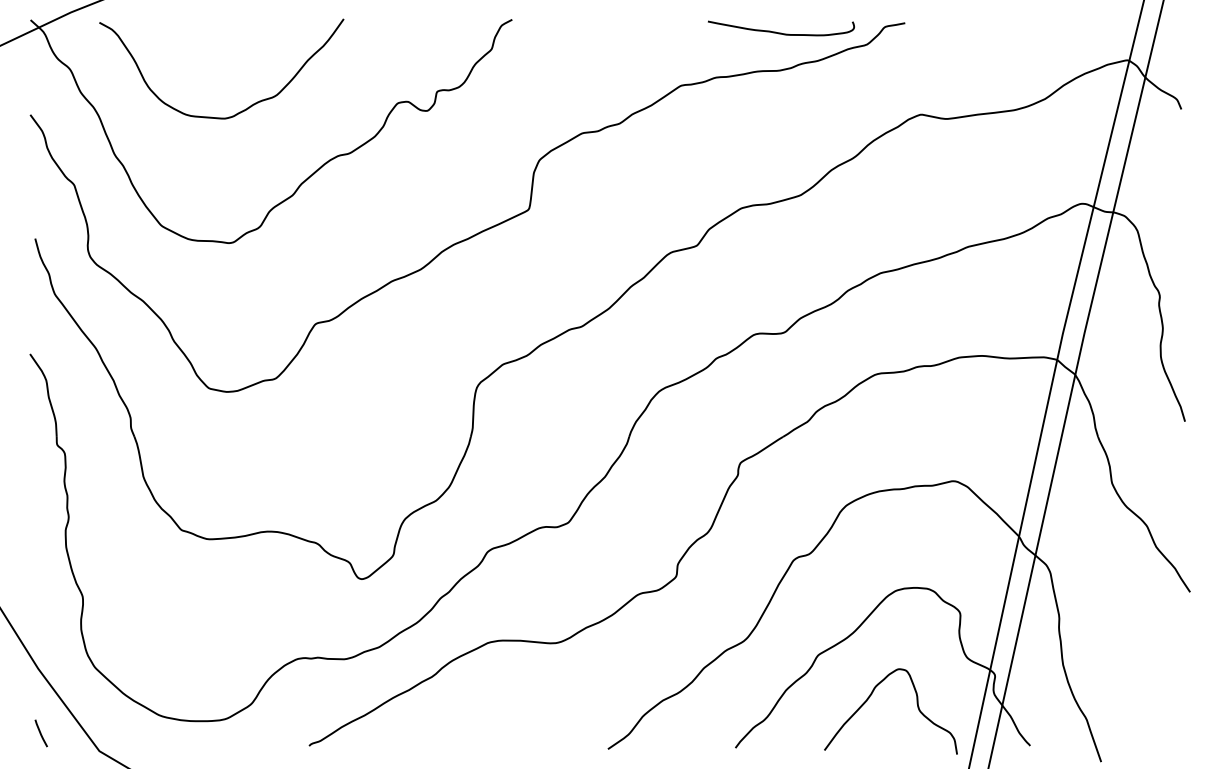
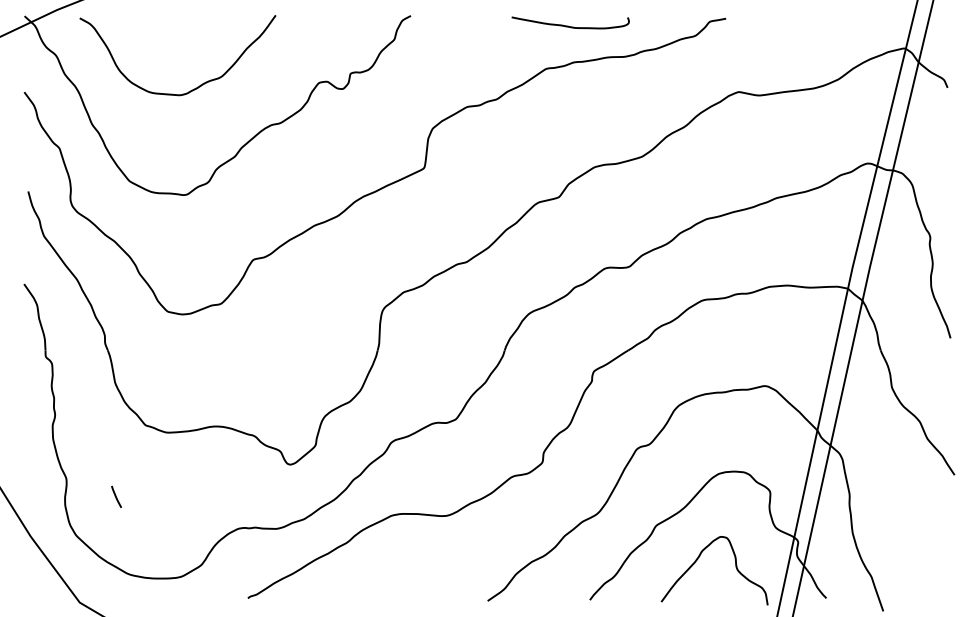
curve: (781, 32) -> (570, 26), moved
line: (40, 733) -> (115, 496), moved

